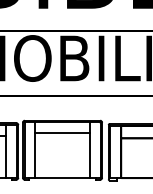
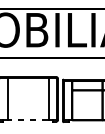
line: (62, 133) -> (28, 86), removed
line: (62, 178) -> (28, 120), solid -> dashed

